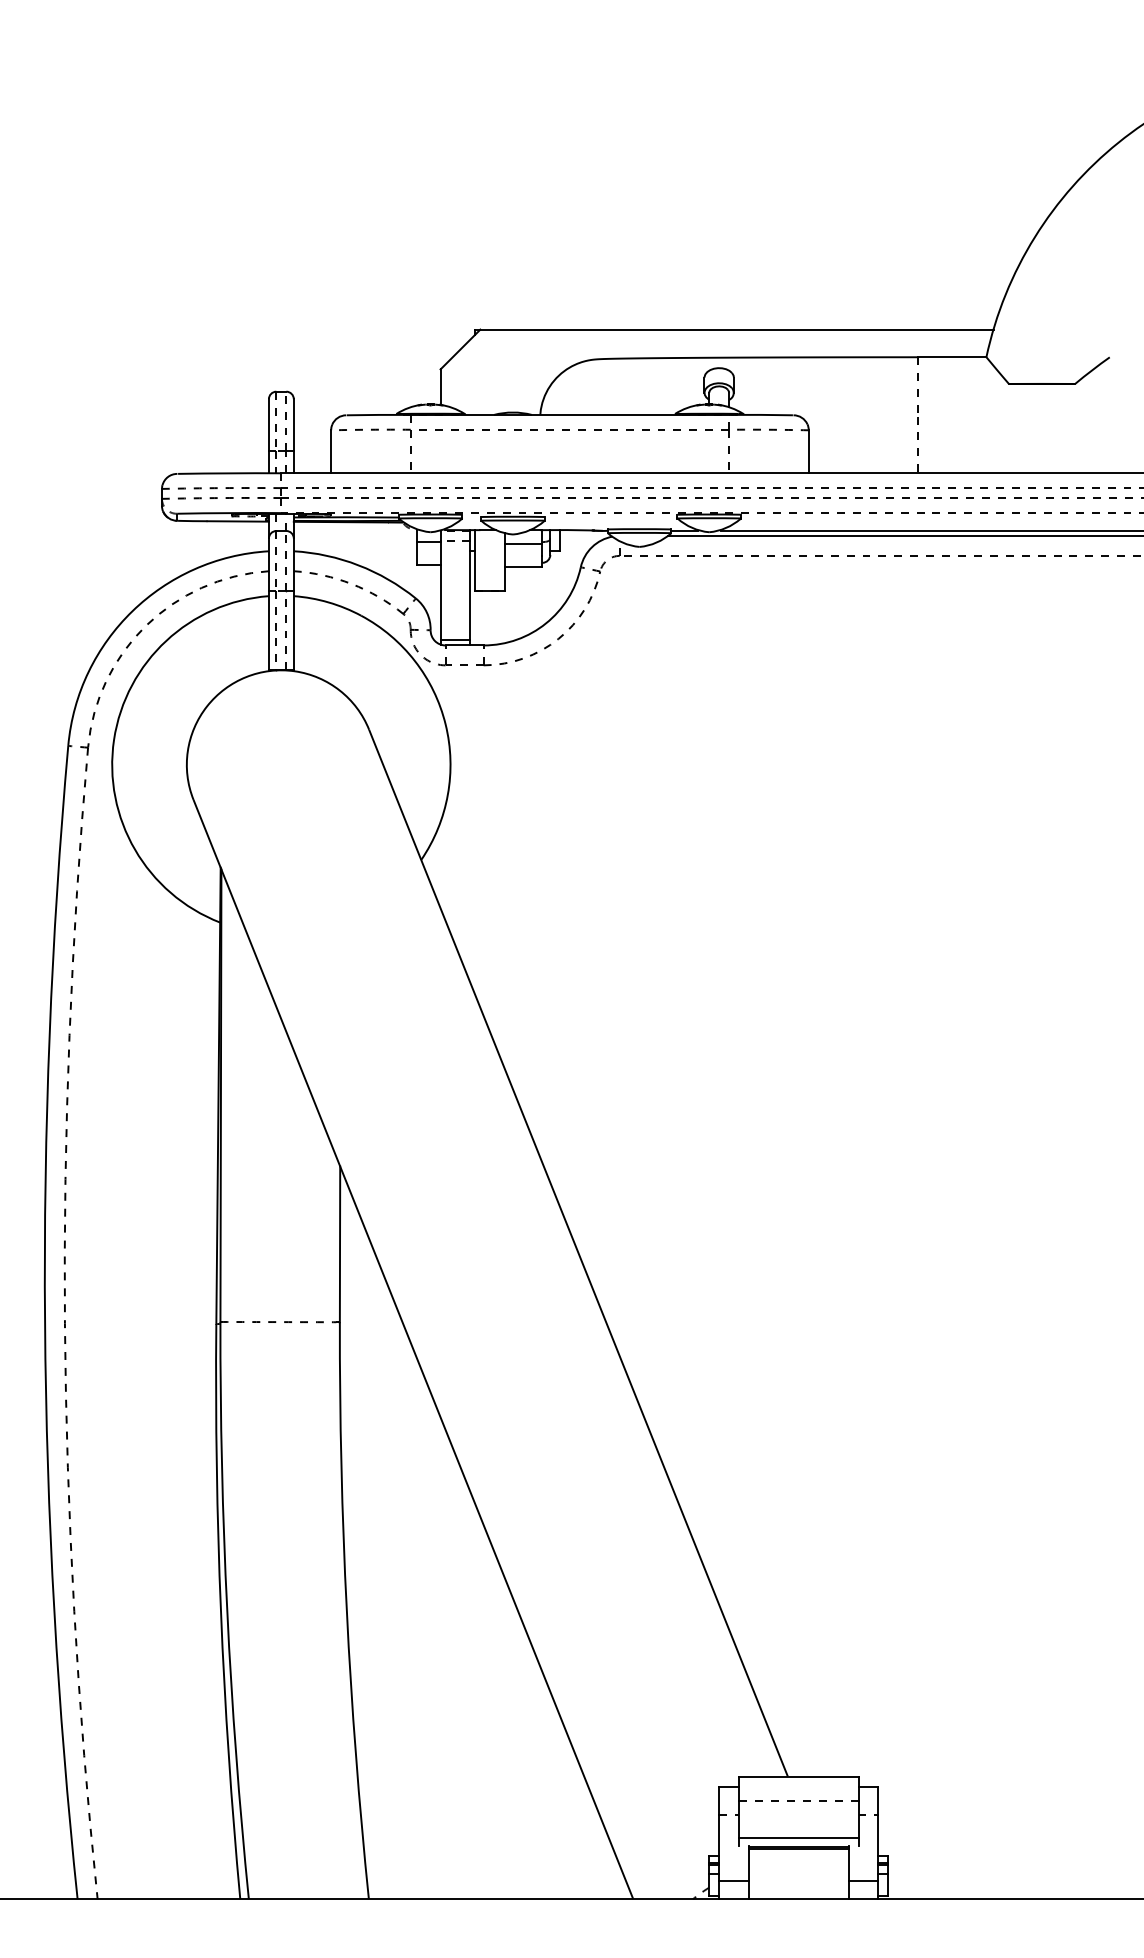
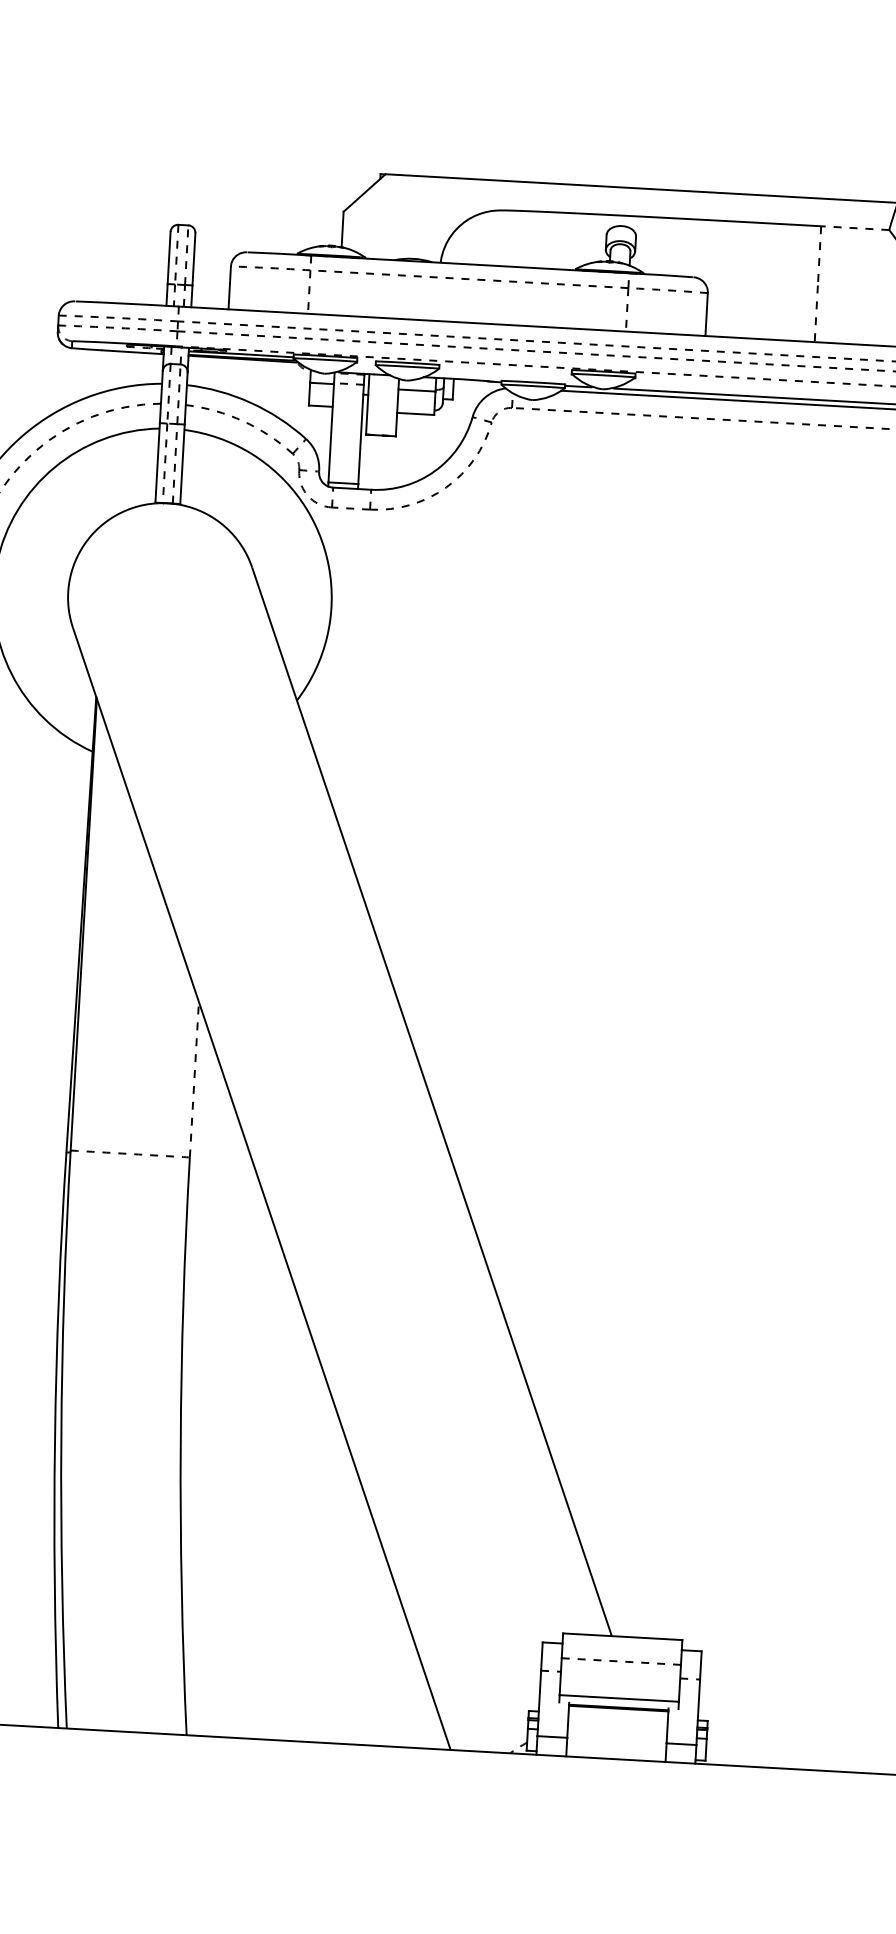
line: (951, 357) -> (854, 228), solid -> dashed
line: (340, 1244) -> (194, 1079), solid -> dashed

